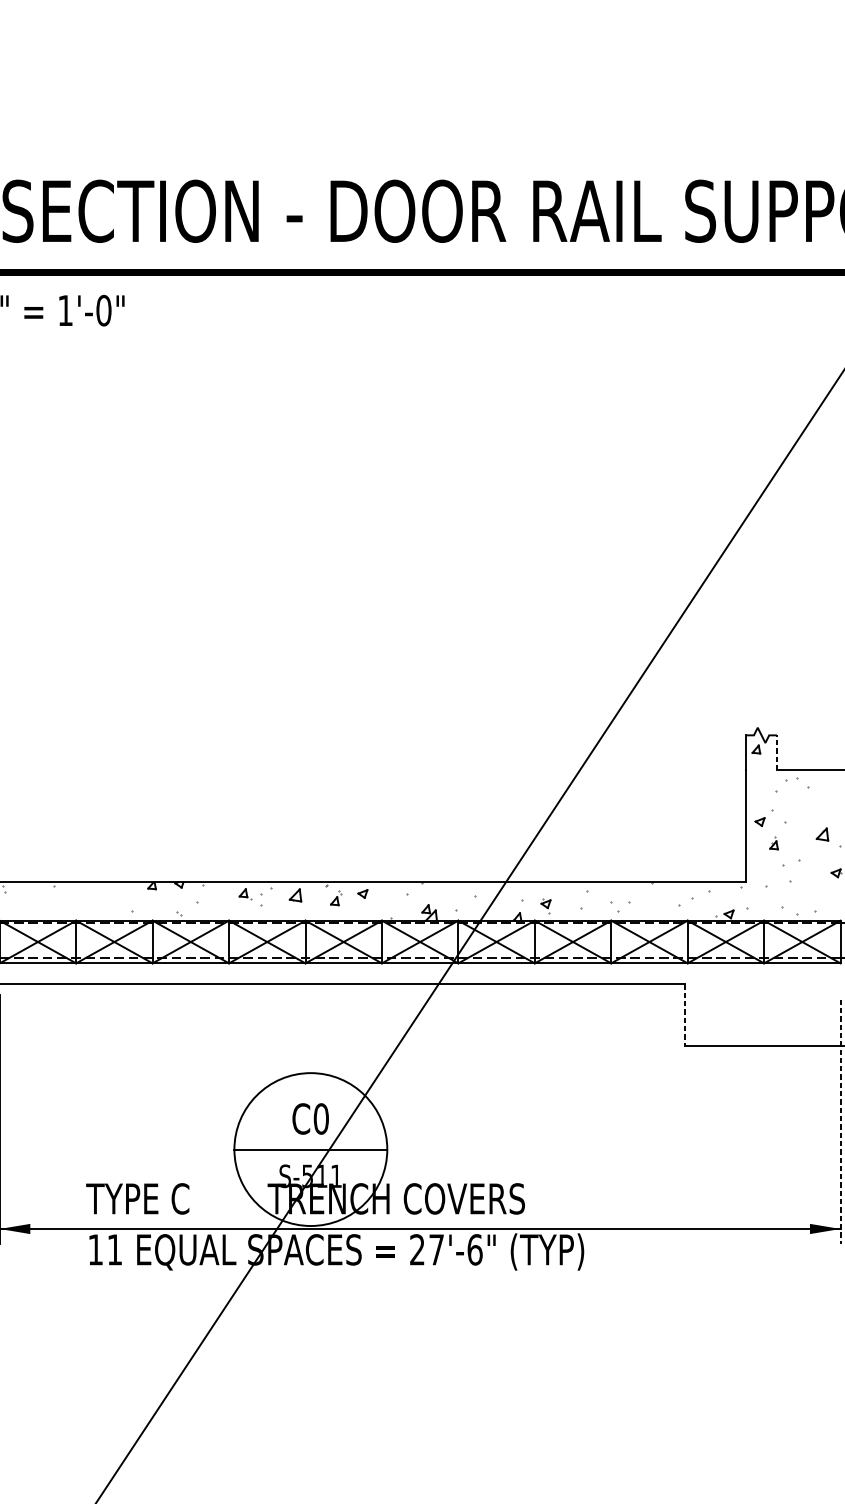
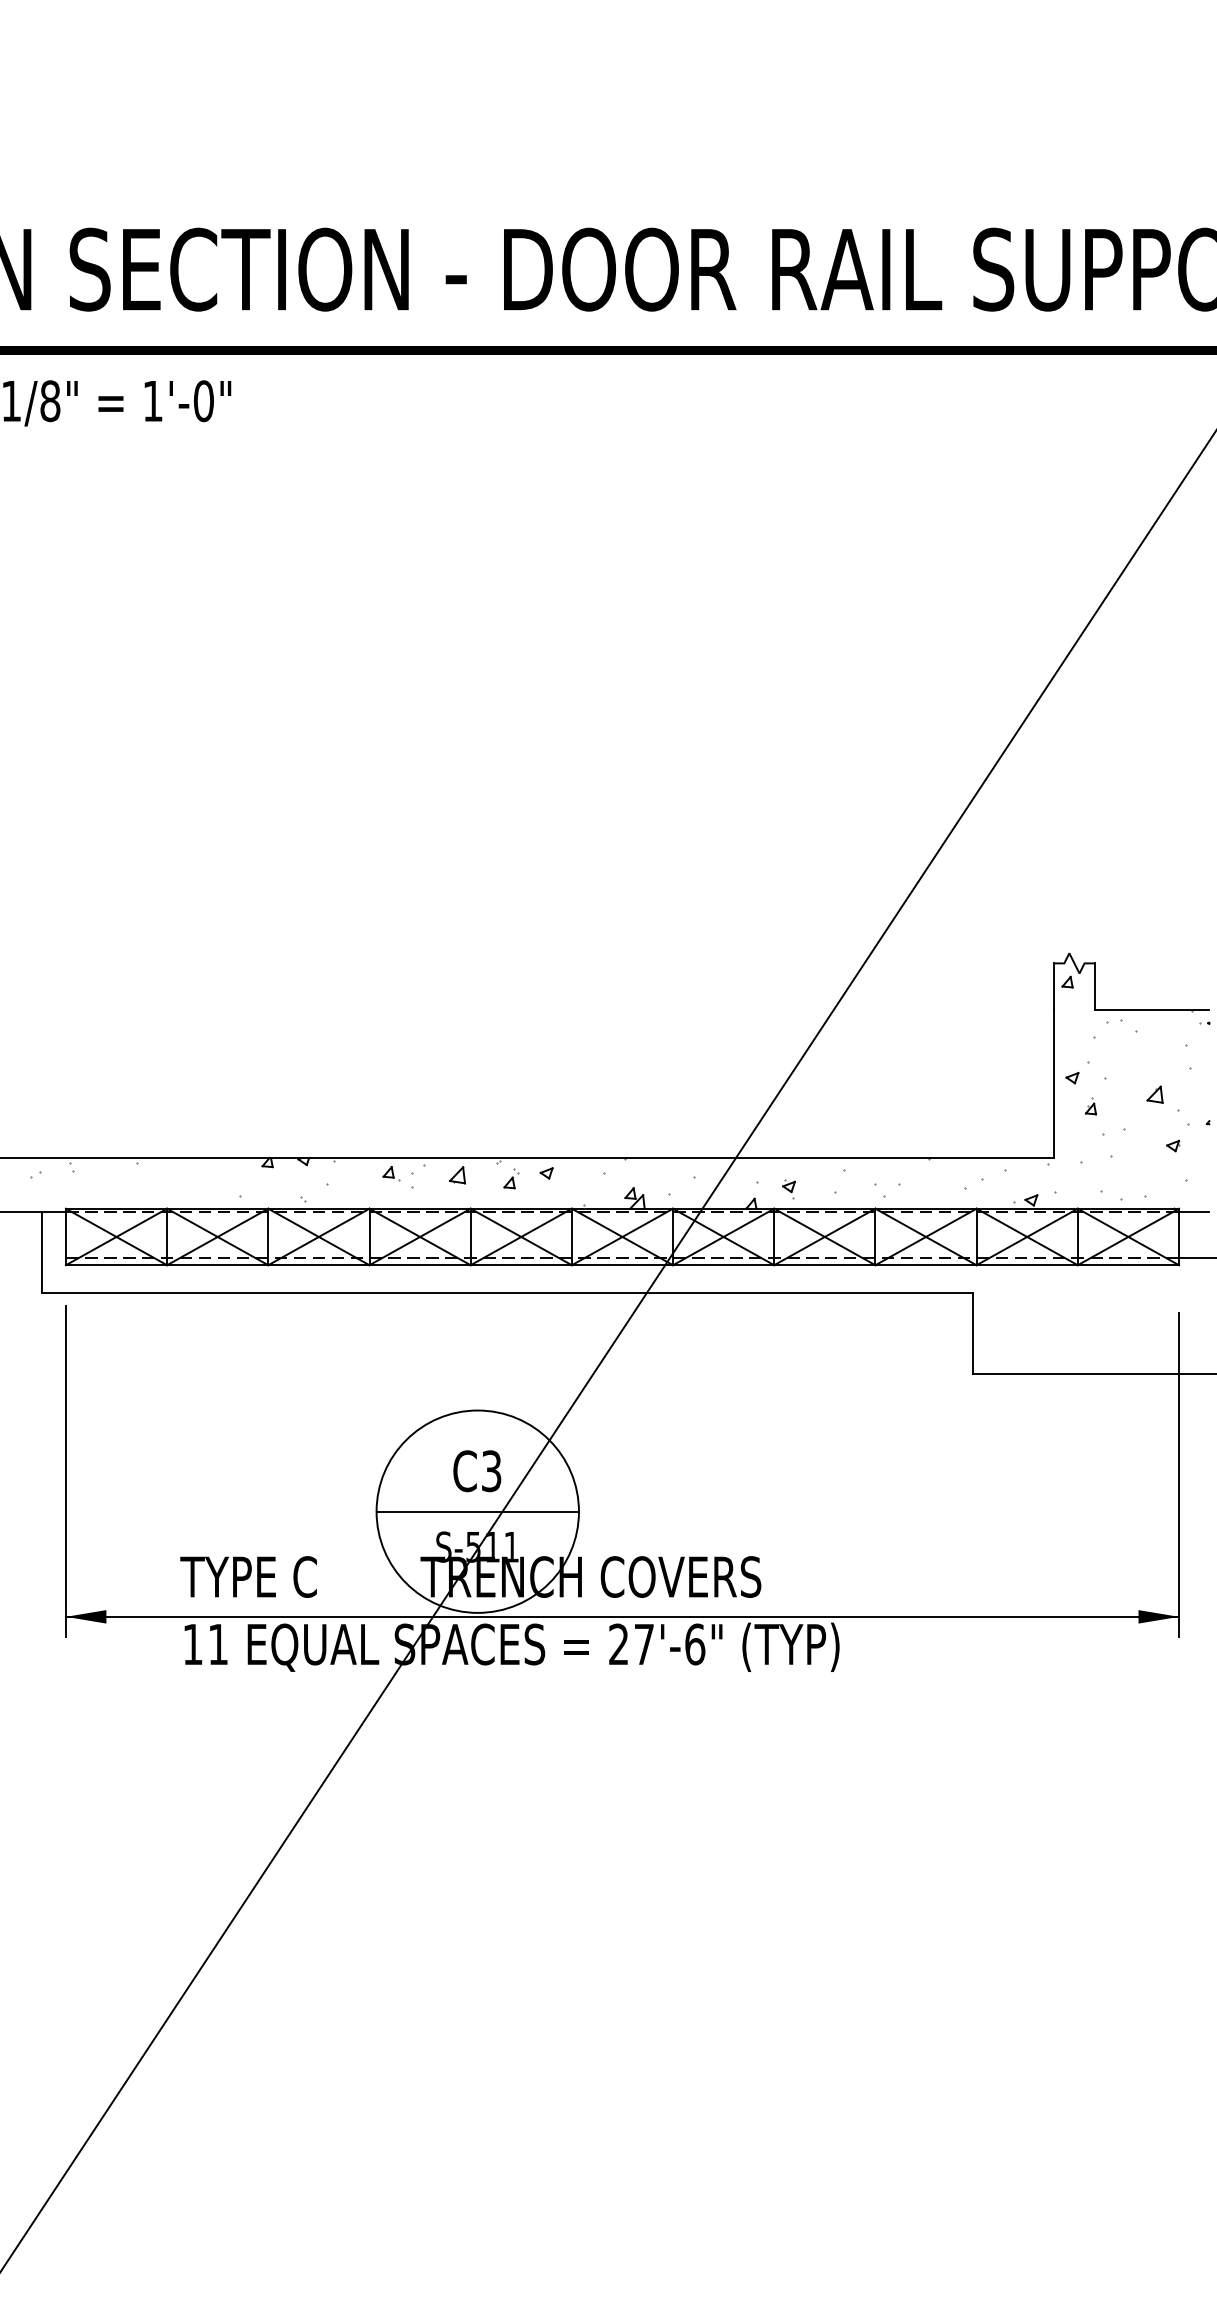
line: (776, 752) -> (1094, 986), dashed -> solid
line: (685, 1015) -> (973, 1334), dashed -> solid
text: (321, 1119) -> (491, 1471), C0 -> C3
line: (840, 1122) -> (1178, 1475), dashed -> solid

